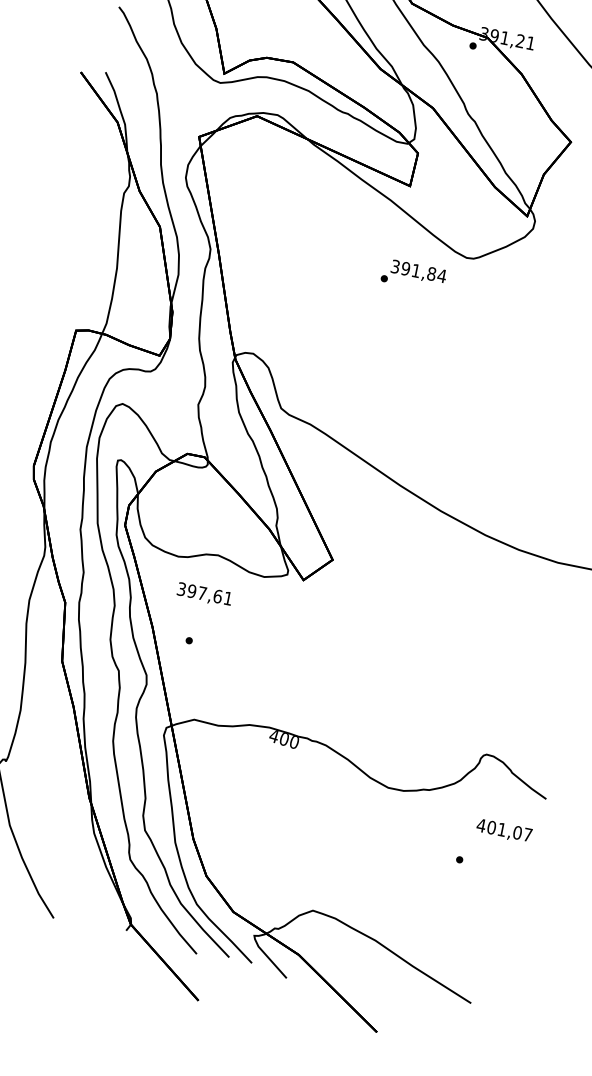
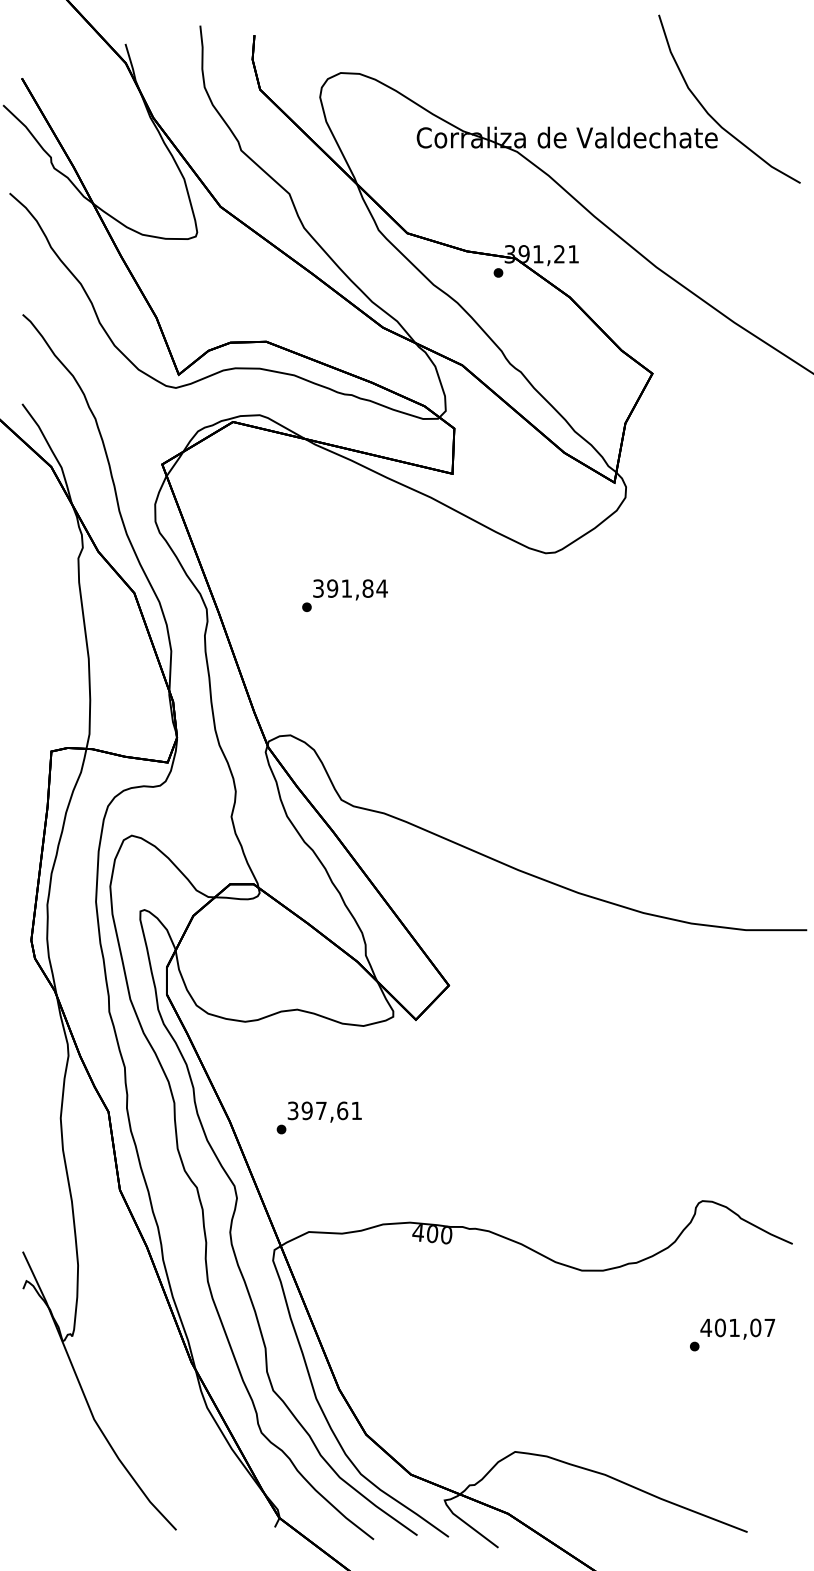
text: (413, 275) -> (344, 595), moved
text: (204, 594) -> (324, 1111), moved
text: (504, 830) -> (737, 1328), moved

